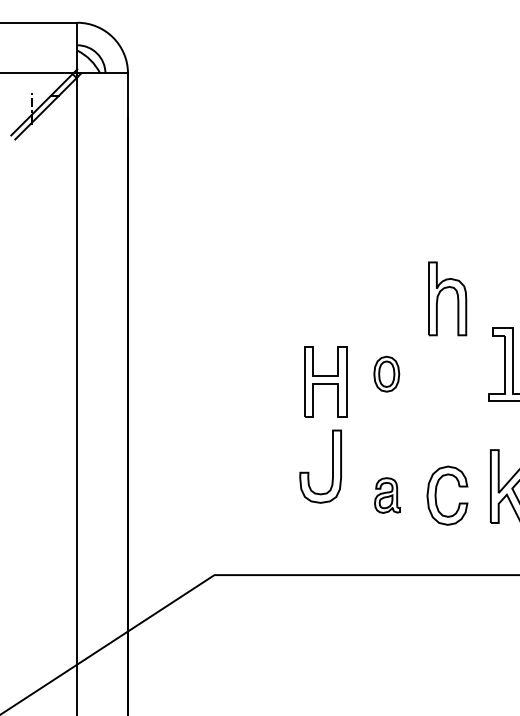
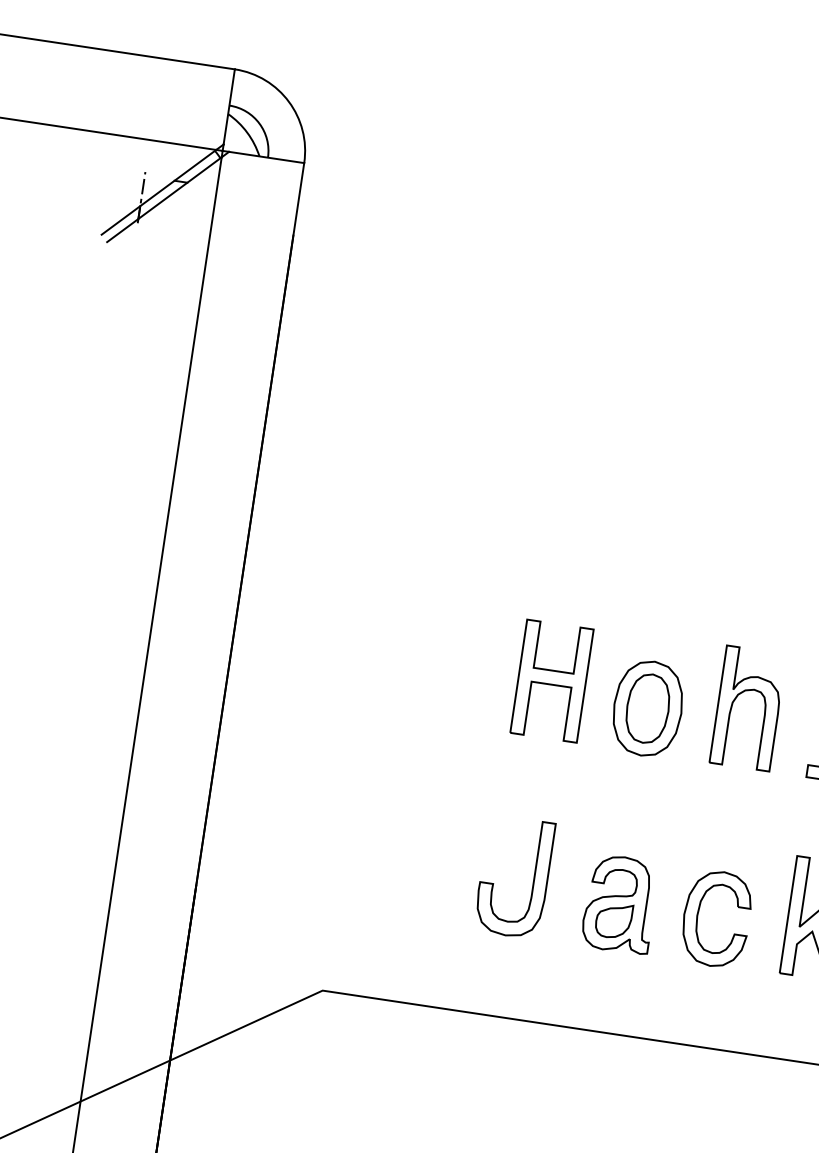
part: (439, 295) -> (735, 701), moved
part: (386, 374) -> (647, 709), size x1.67
part: (325, 381) -> (551, 680), moved
part: (332, 466) -> (533, 879), moved
part: (387, 495) -> (620, 904), size x1.67

